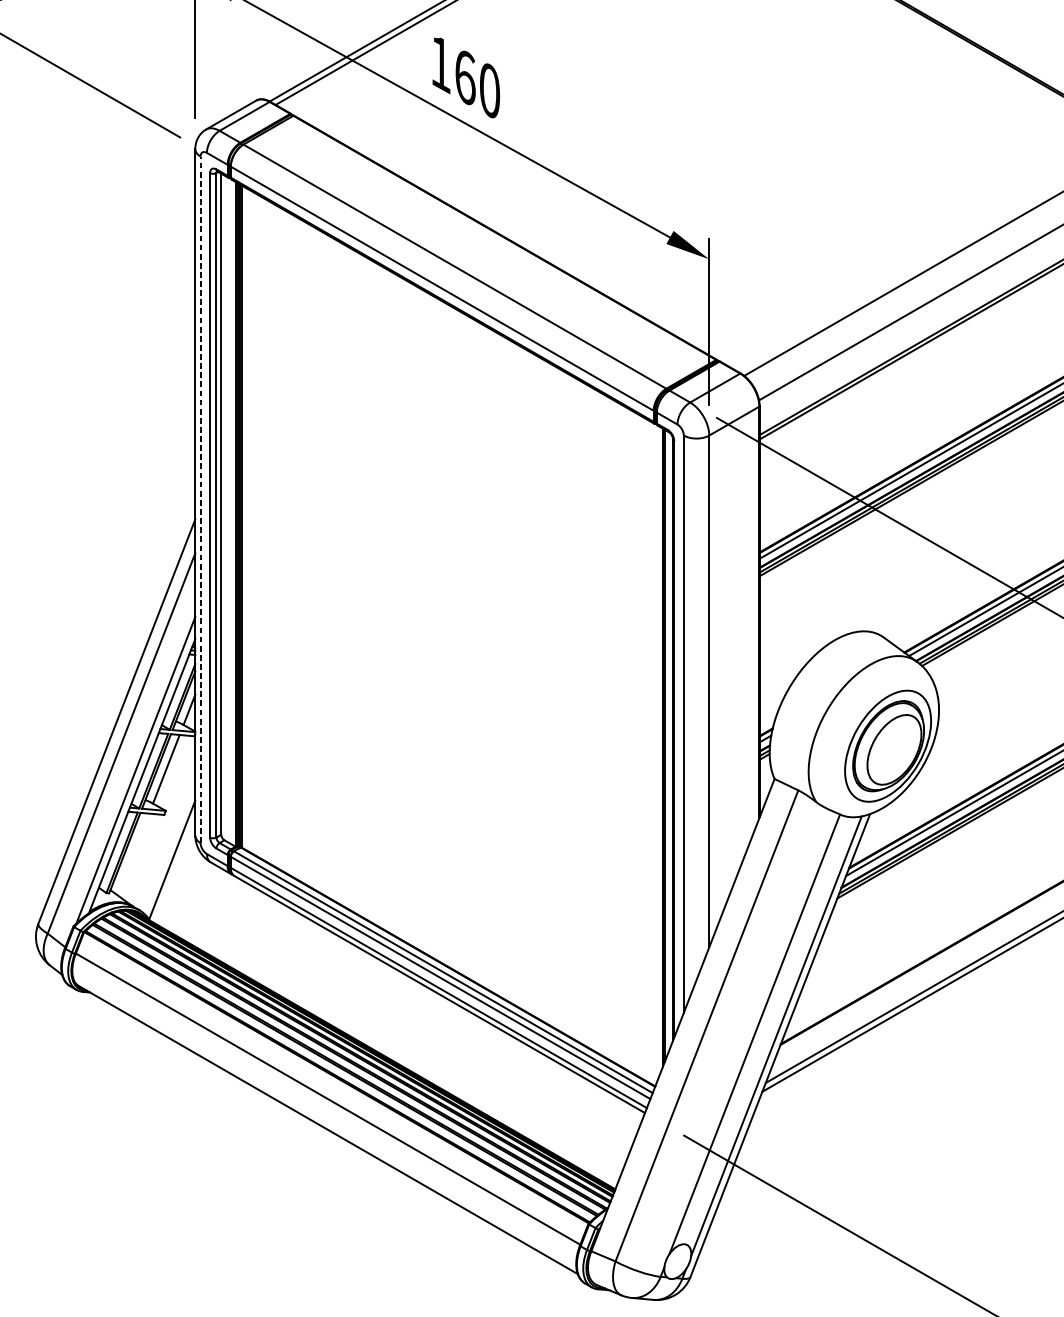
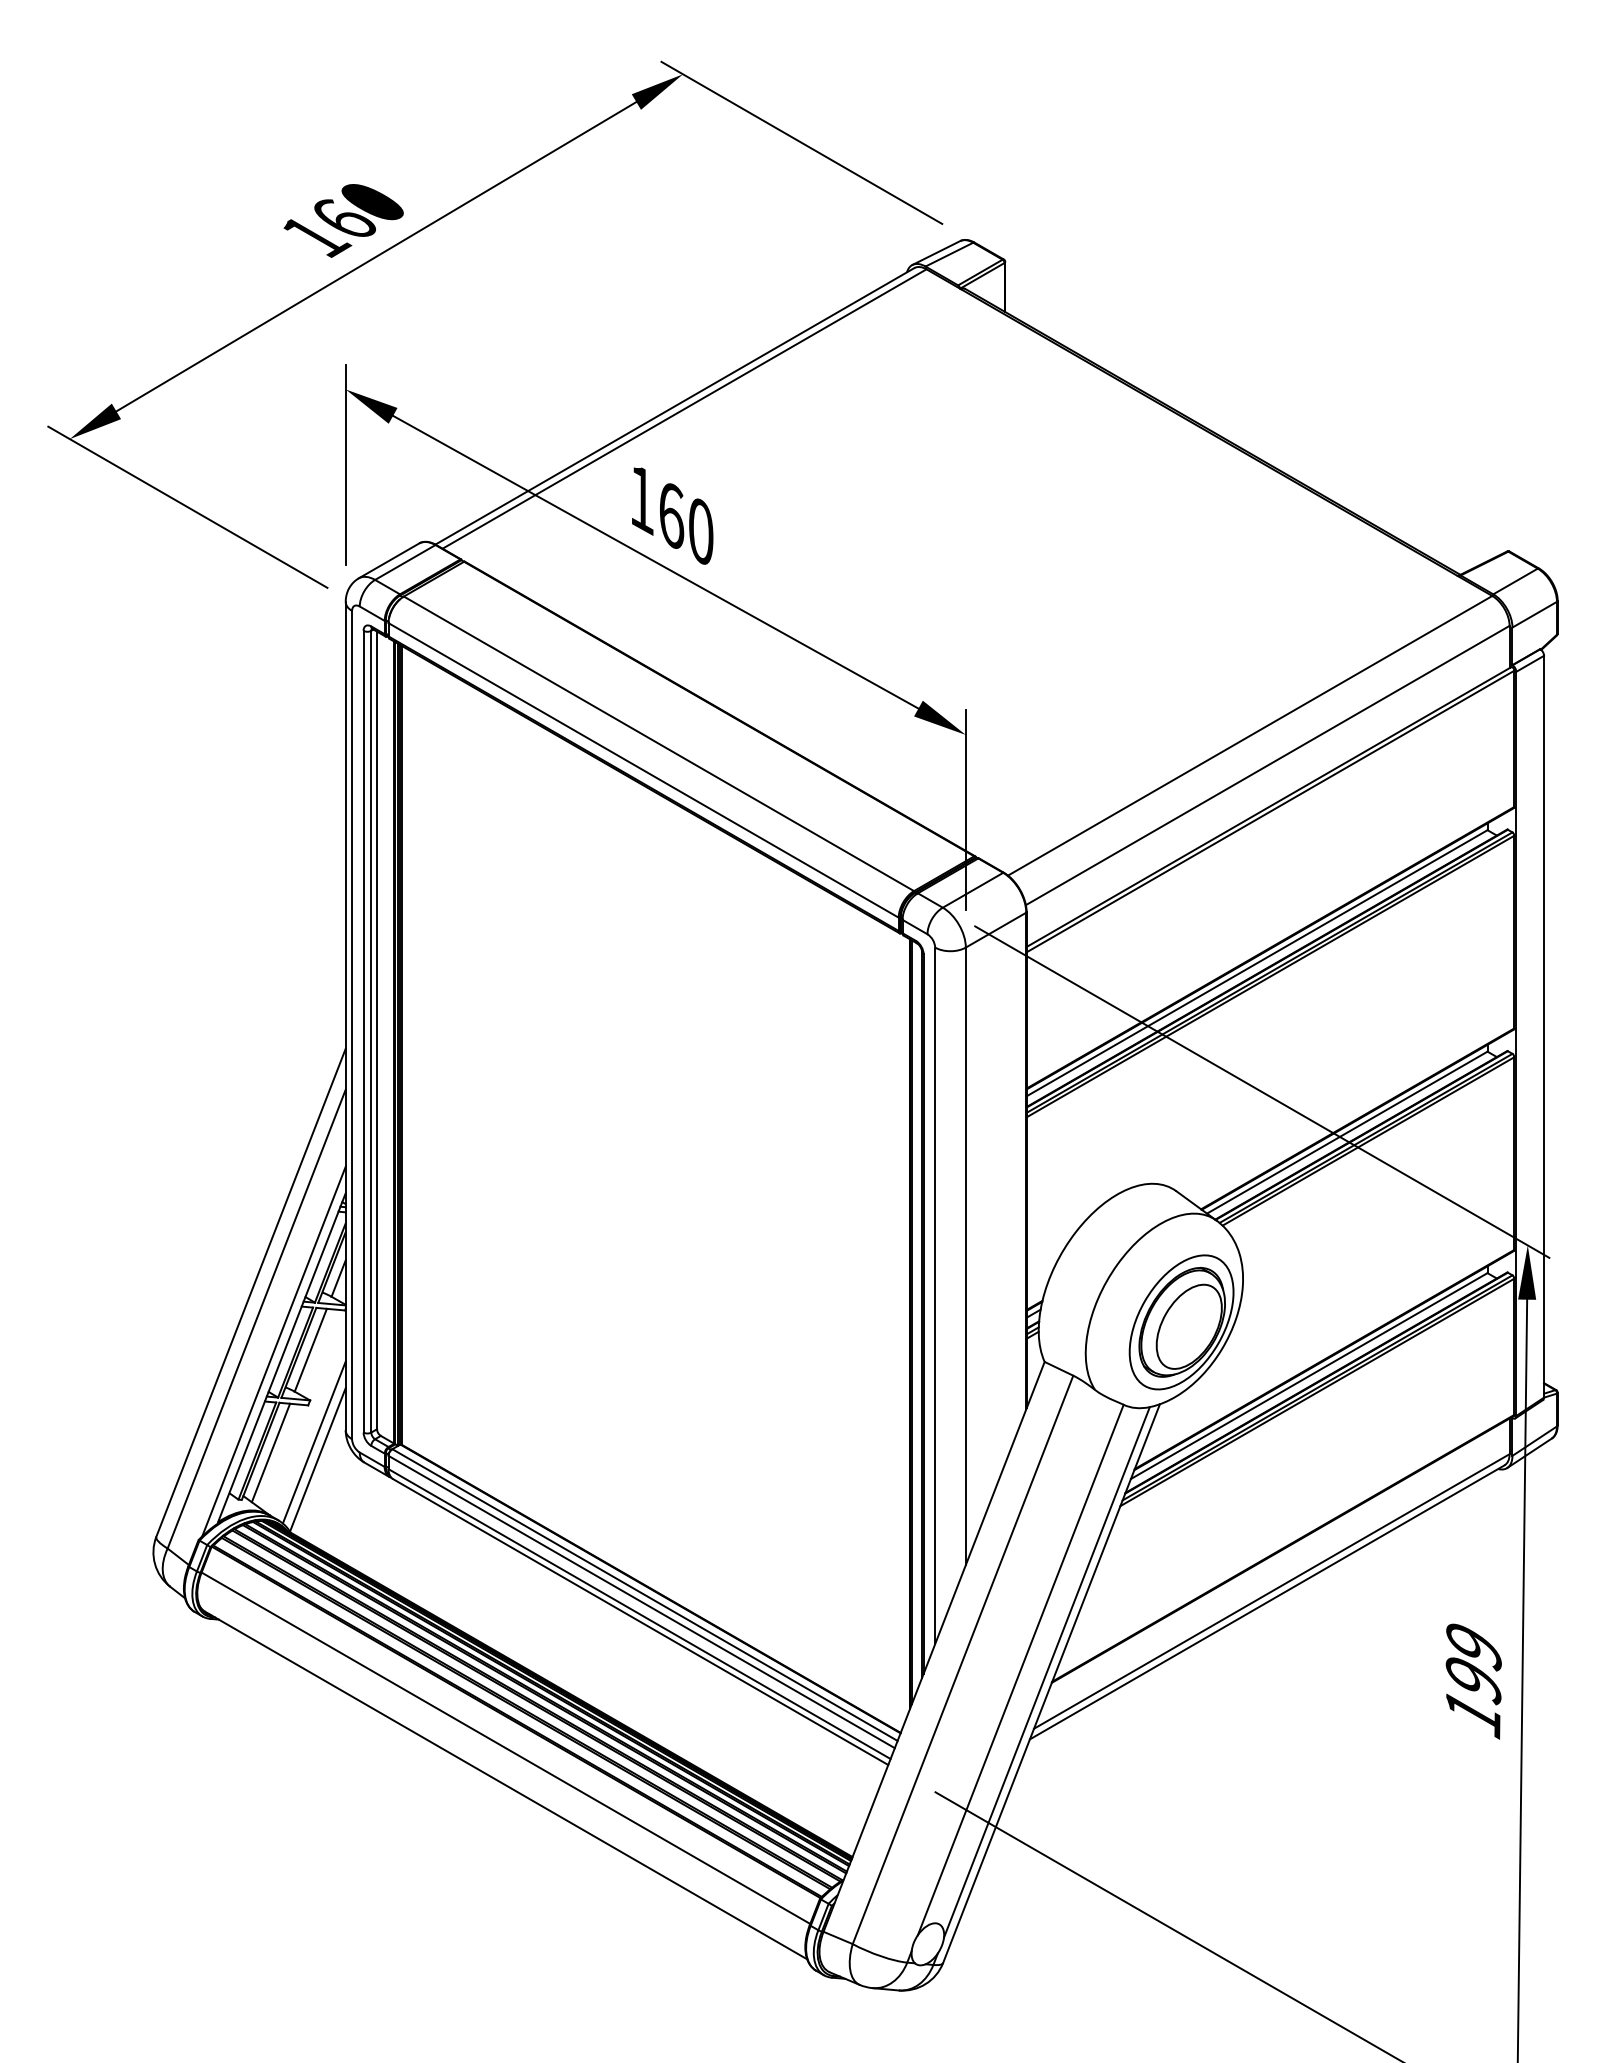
line: (200, 499) -> (352, 1024), dashed -> solid
line: (168, 845) -> (313, 1442), added
line: (132, 854) -> (270, 1452), added

